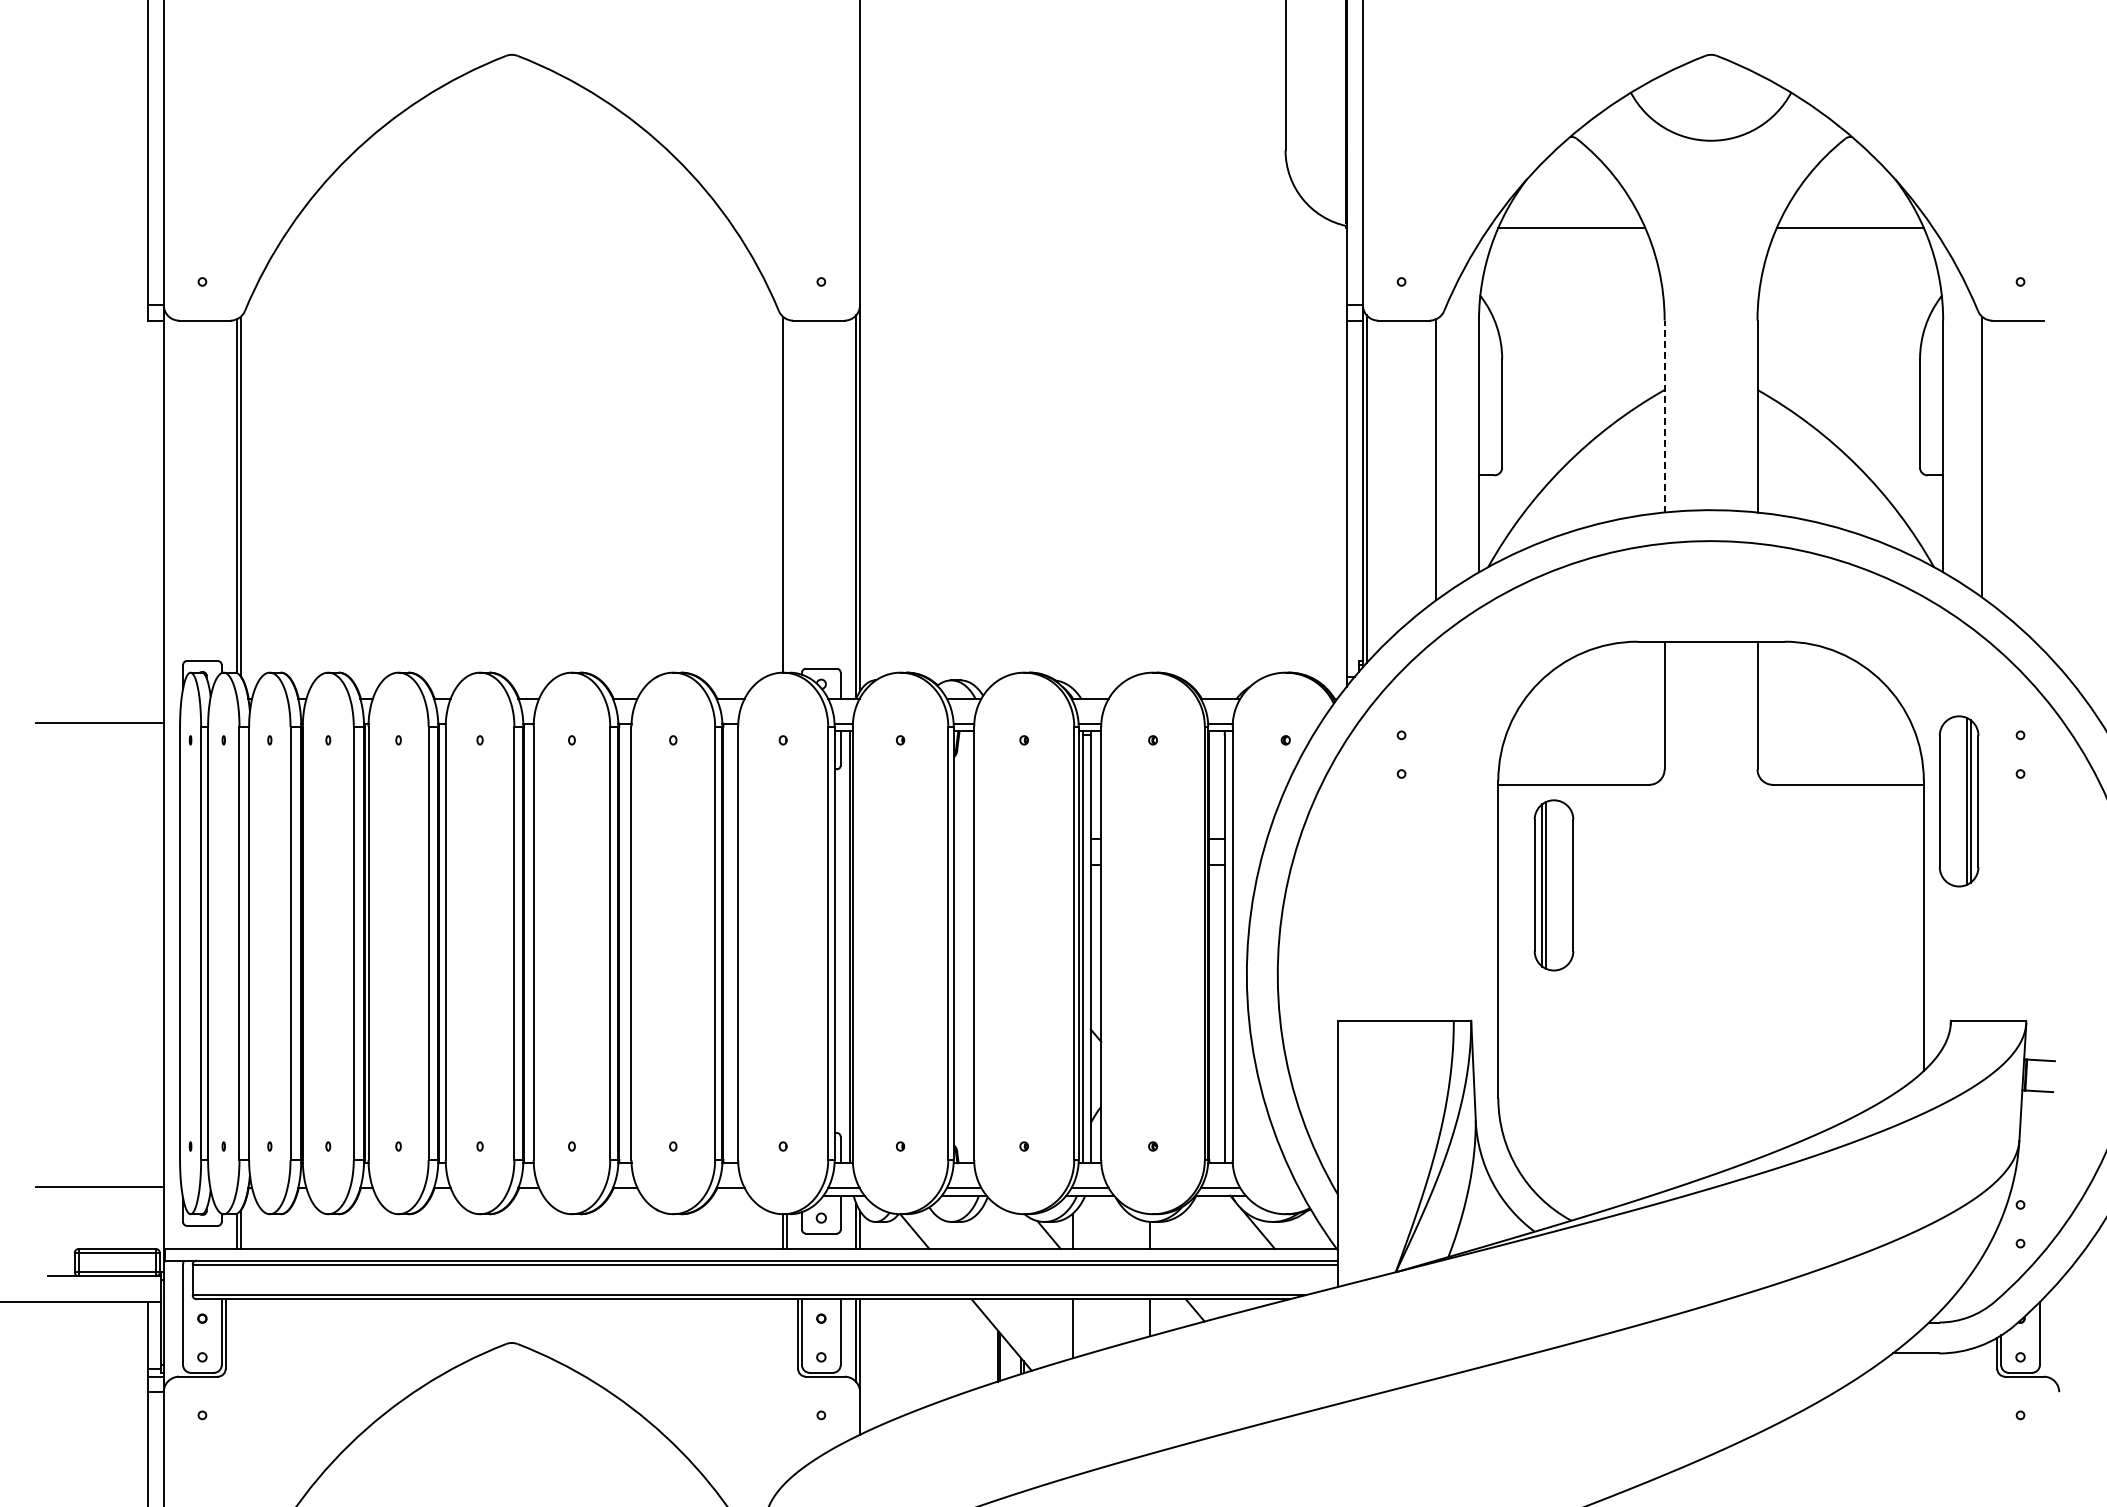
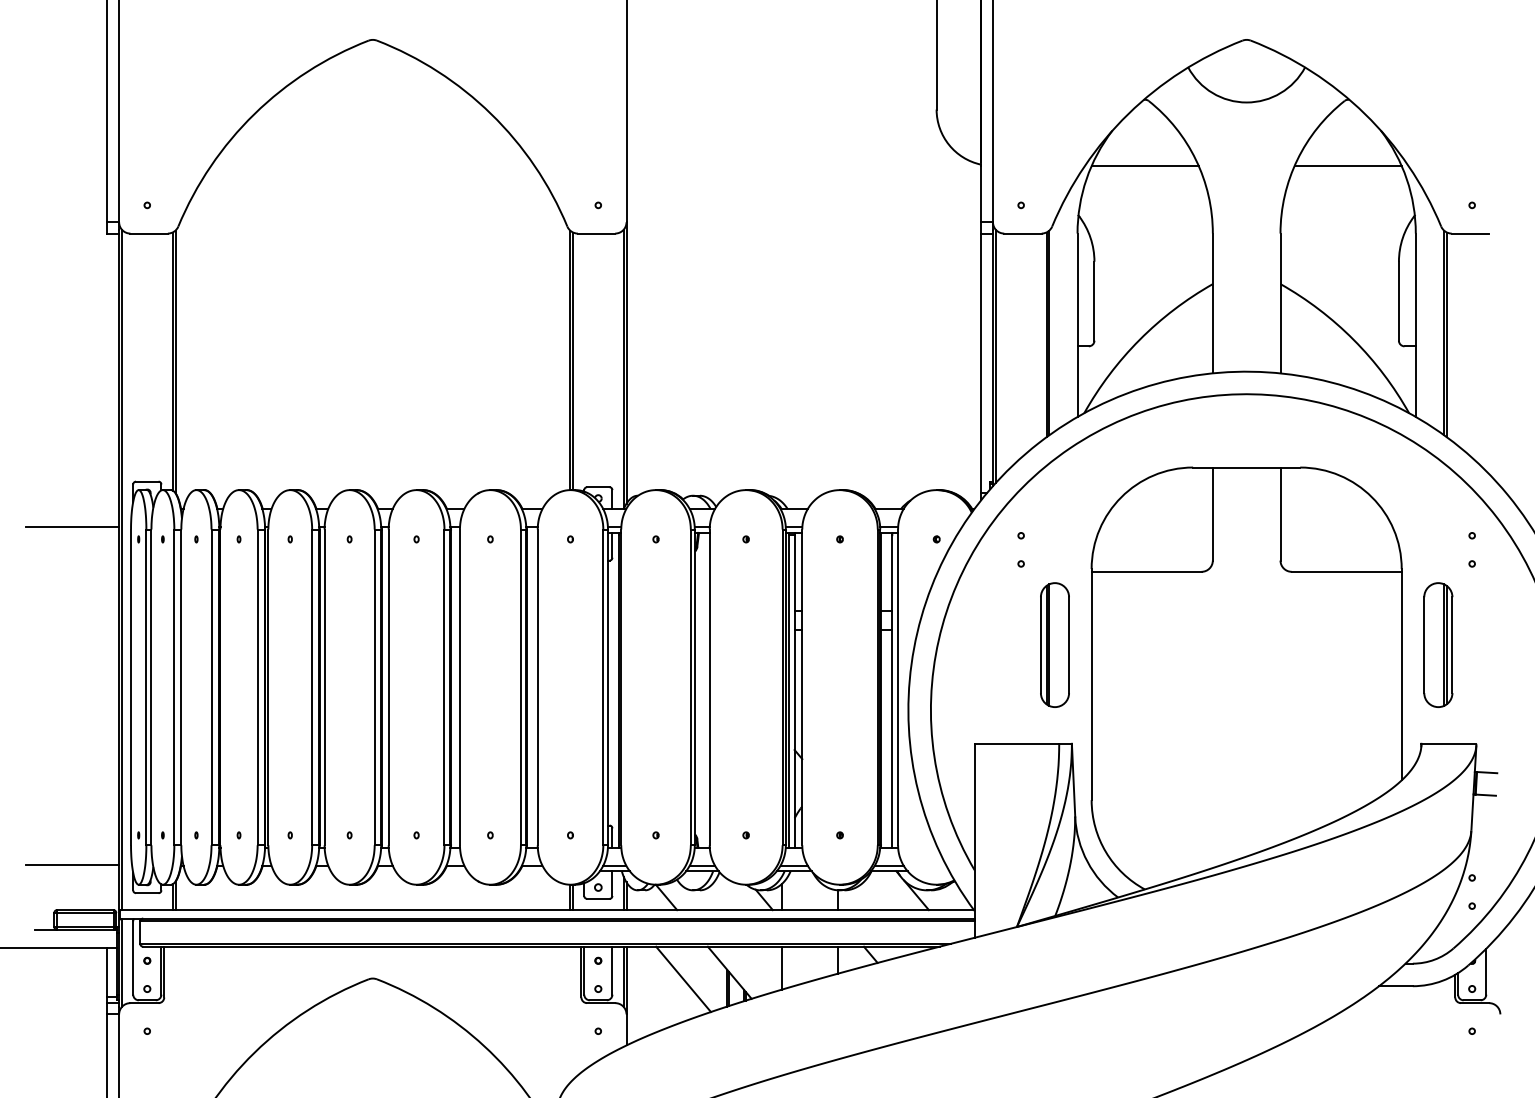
line: (1664, 416) -> (1212, 303), dashed -> solid
line: (1440, 456) -> (1049, 332), added
line: (1985, 459) -> (1446, 334), added
line: (786, 495) -> (572, 360), added
line: (167, 782) -> (121, 570), added
part: (1958, 801) -> (1437, 645), moved
part: (1553, 885) -> (1054, 645), moved
line: (167, 1320) -> (121, 962), added
line: (937, 1343) -> (682, 978), added

